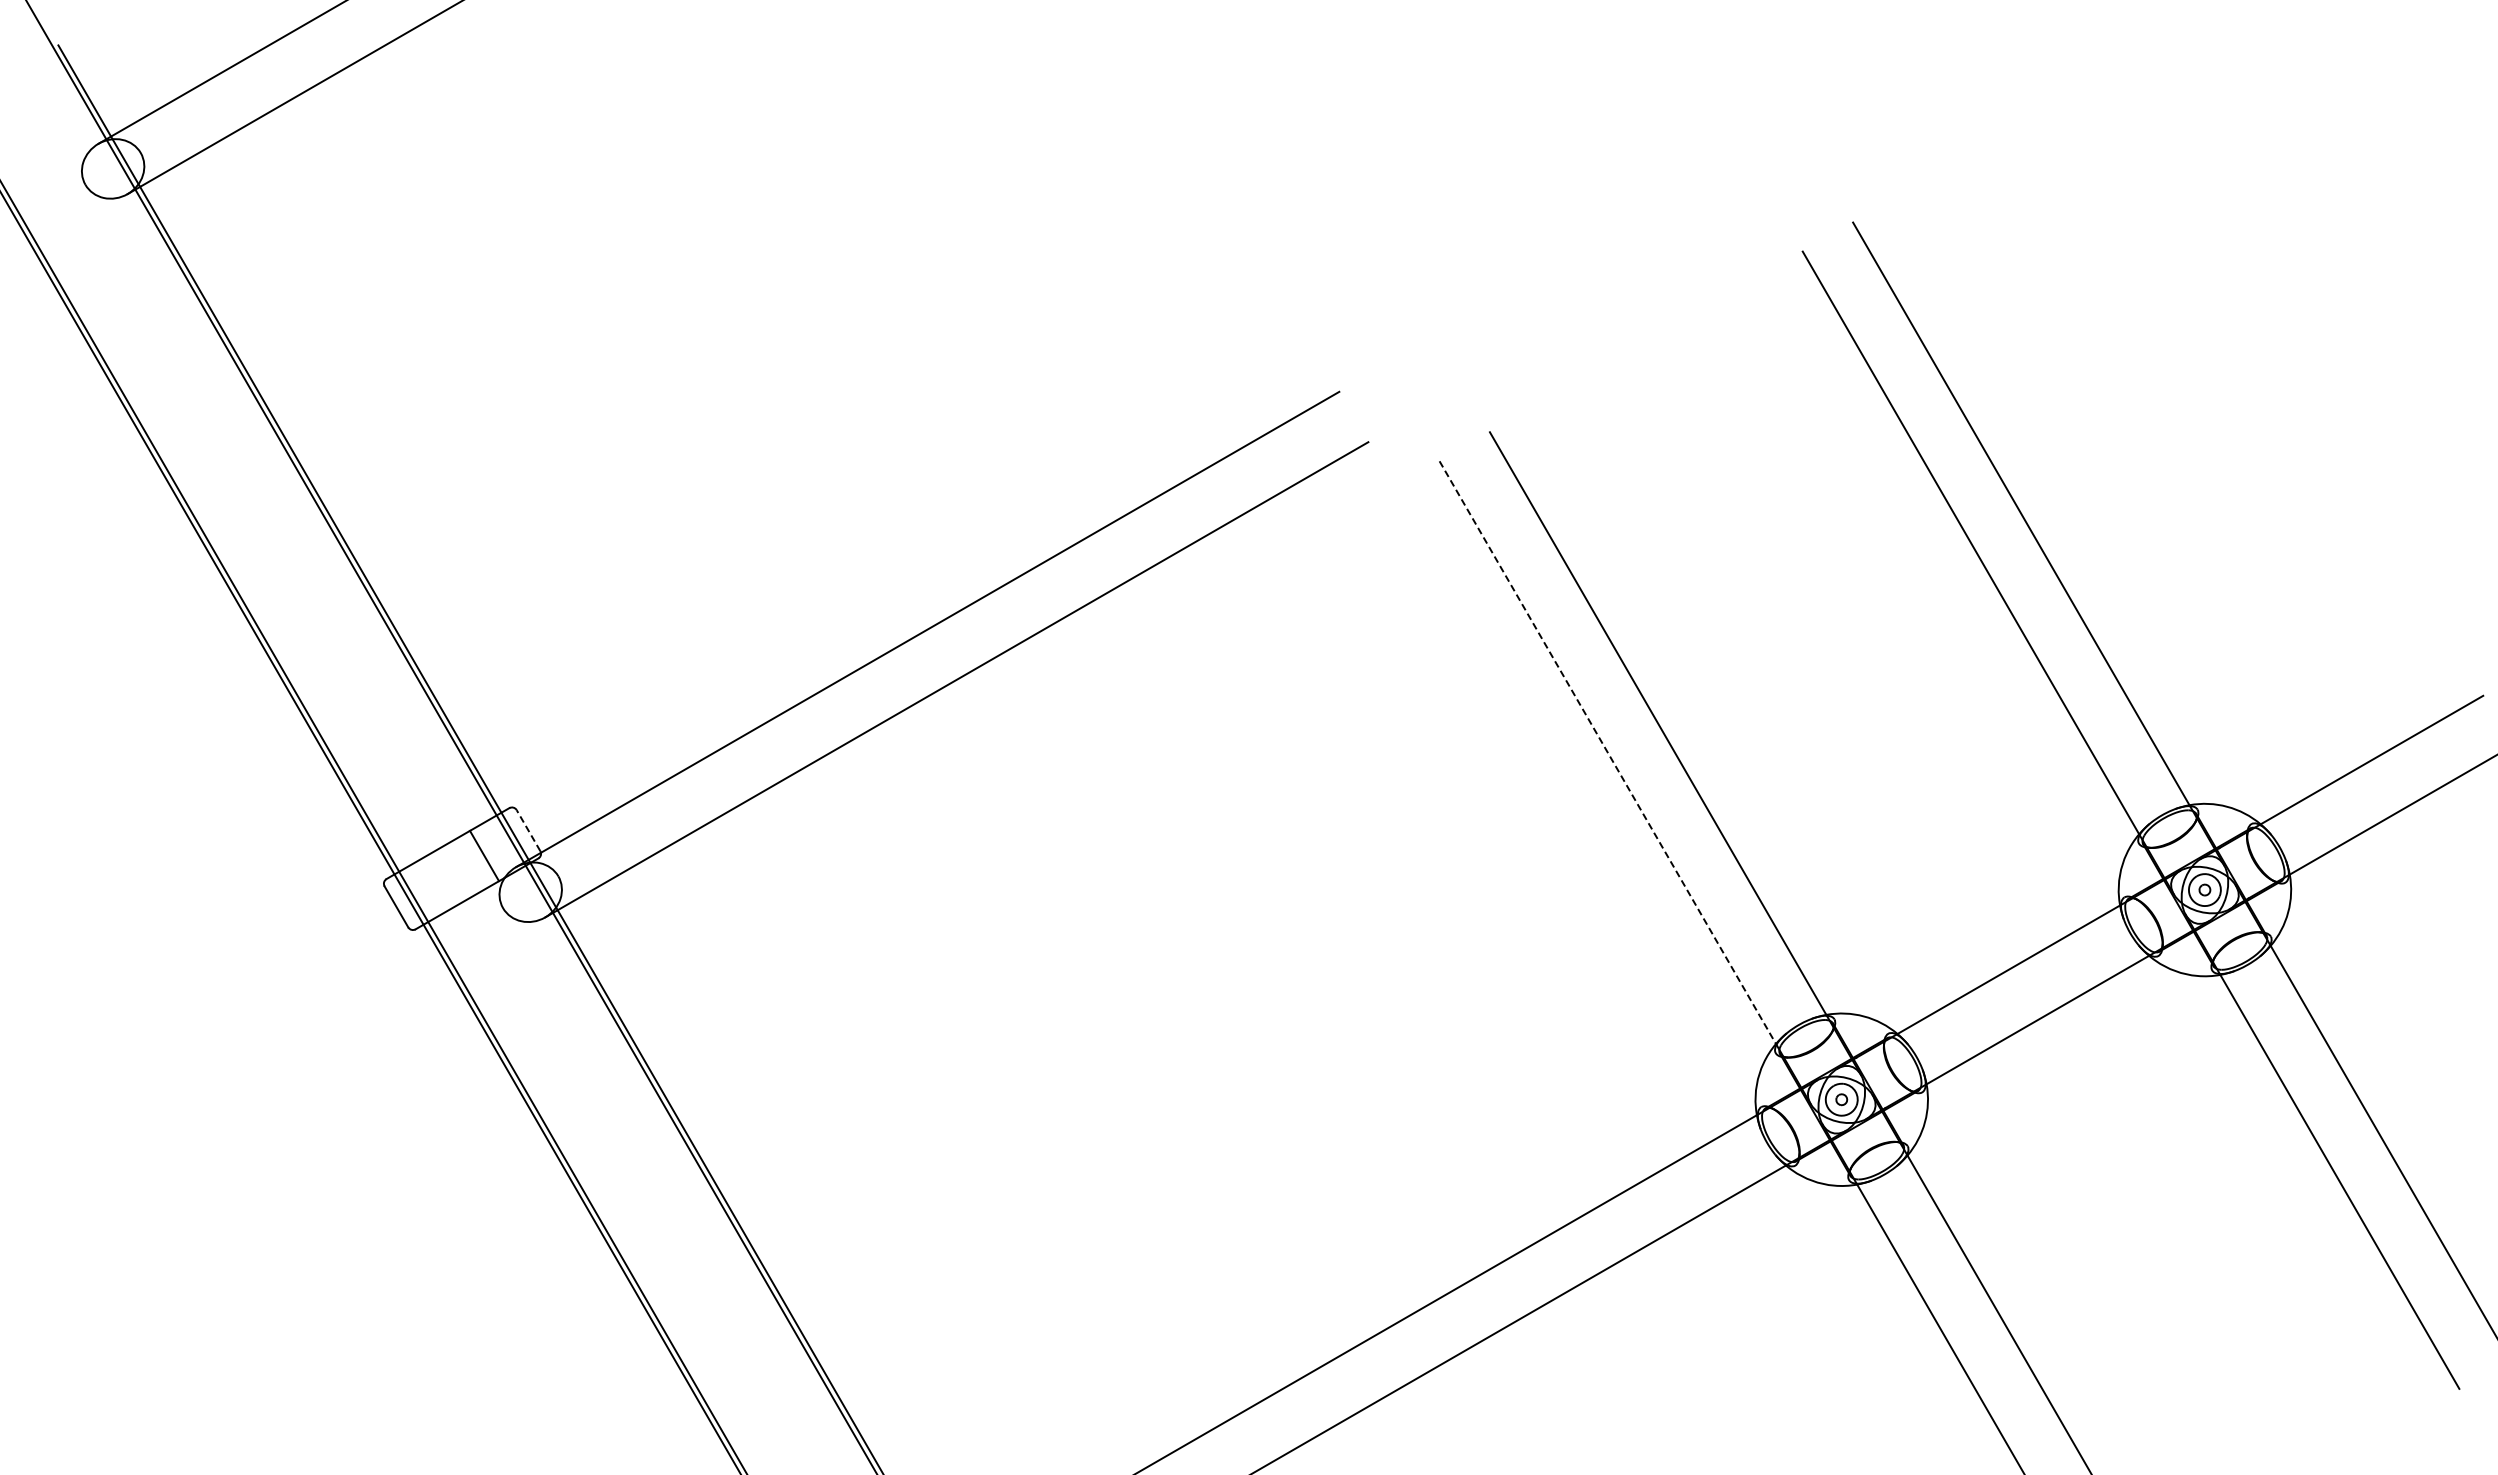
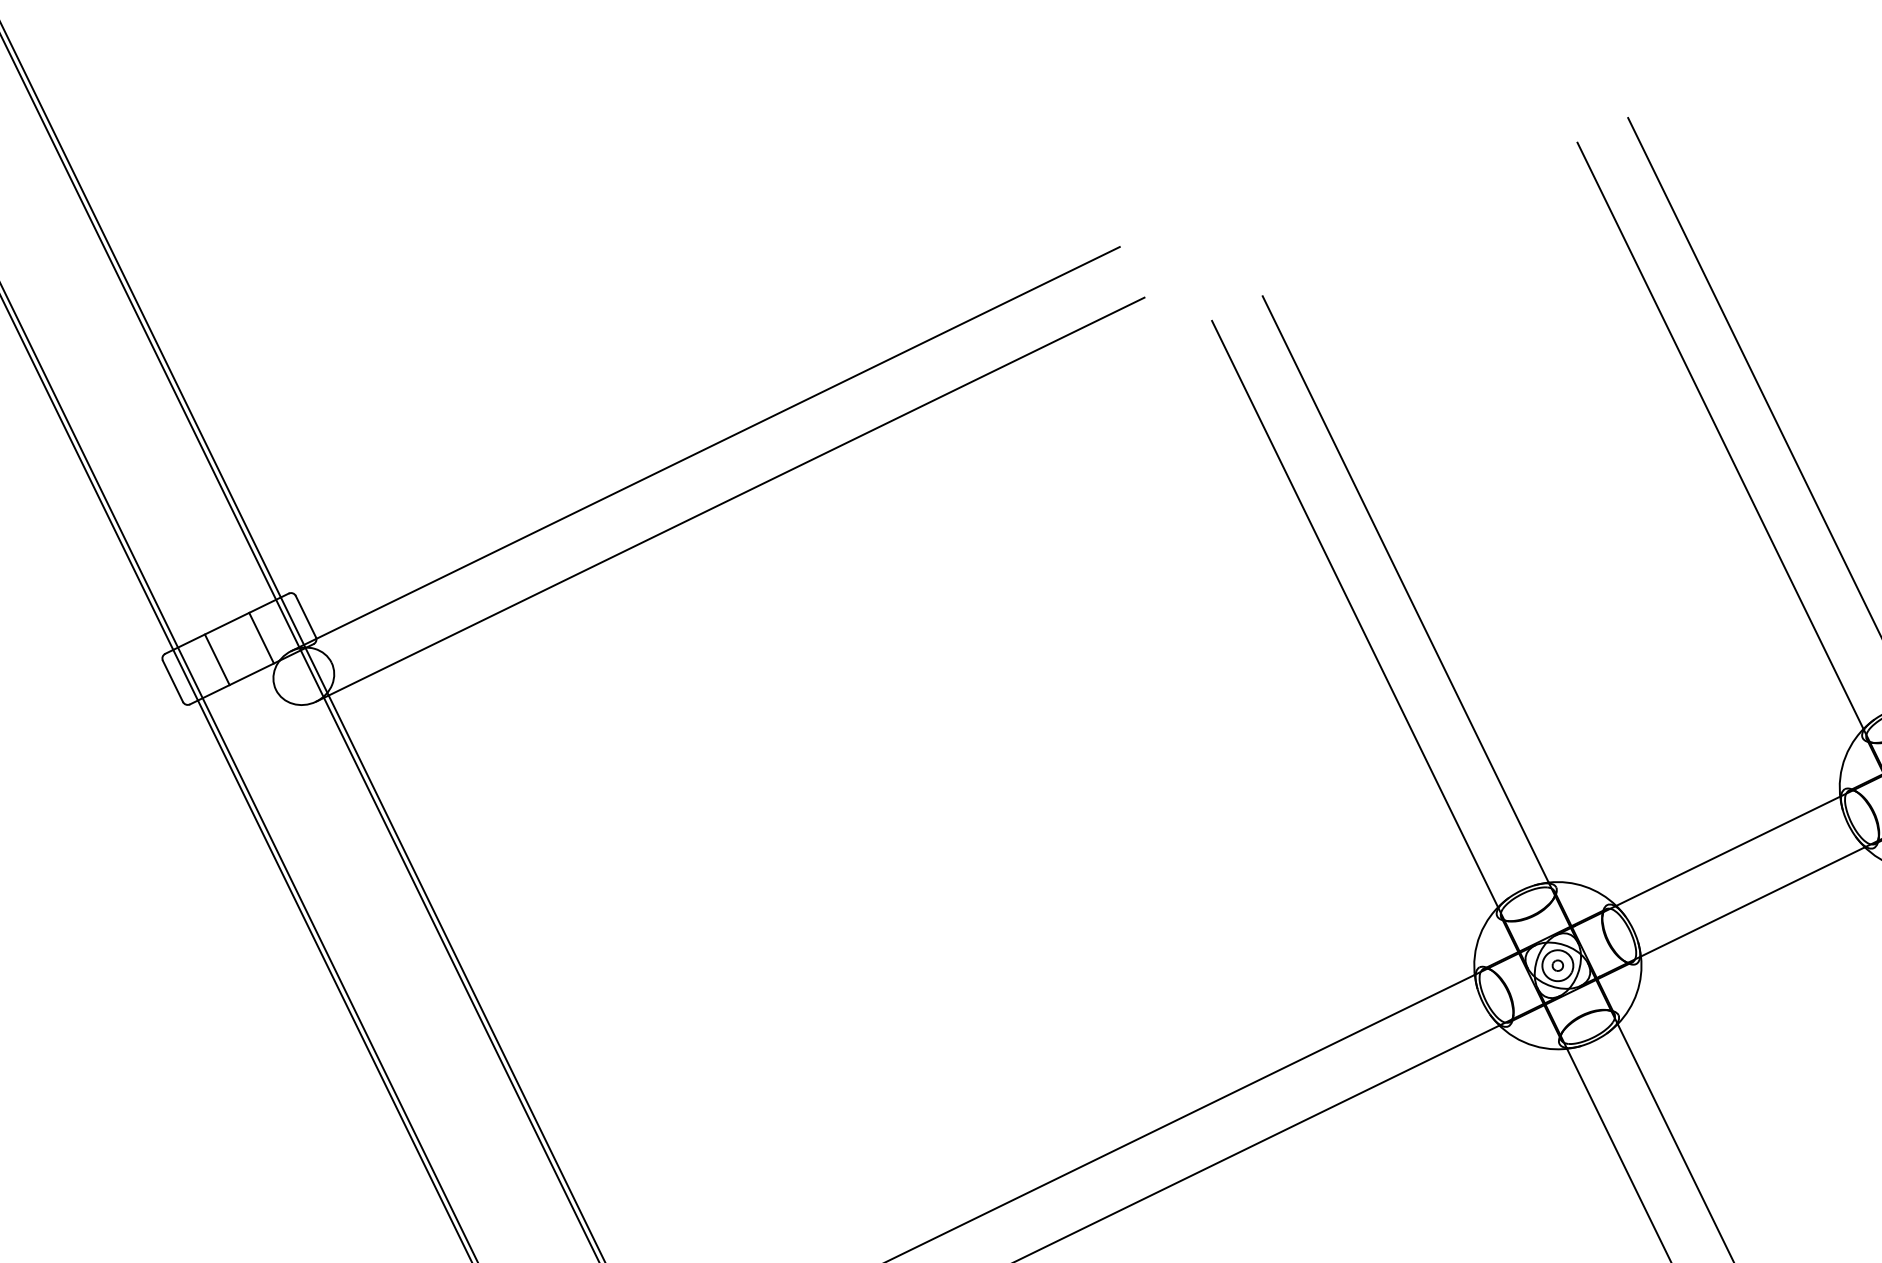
line: (1608, 753) -> (1355, 615), dashed -> solid
line: (528, 830) -> (305, 616), dashed -> solid
line: (440, 881) -> (217, 659), added

